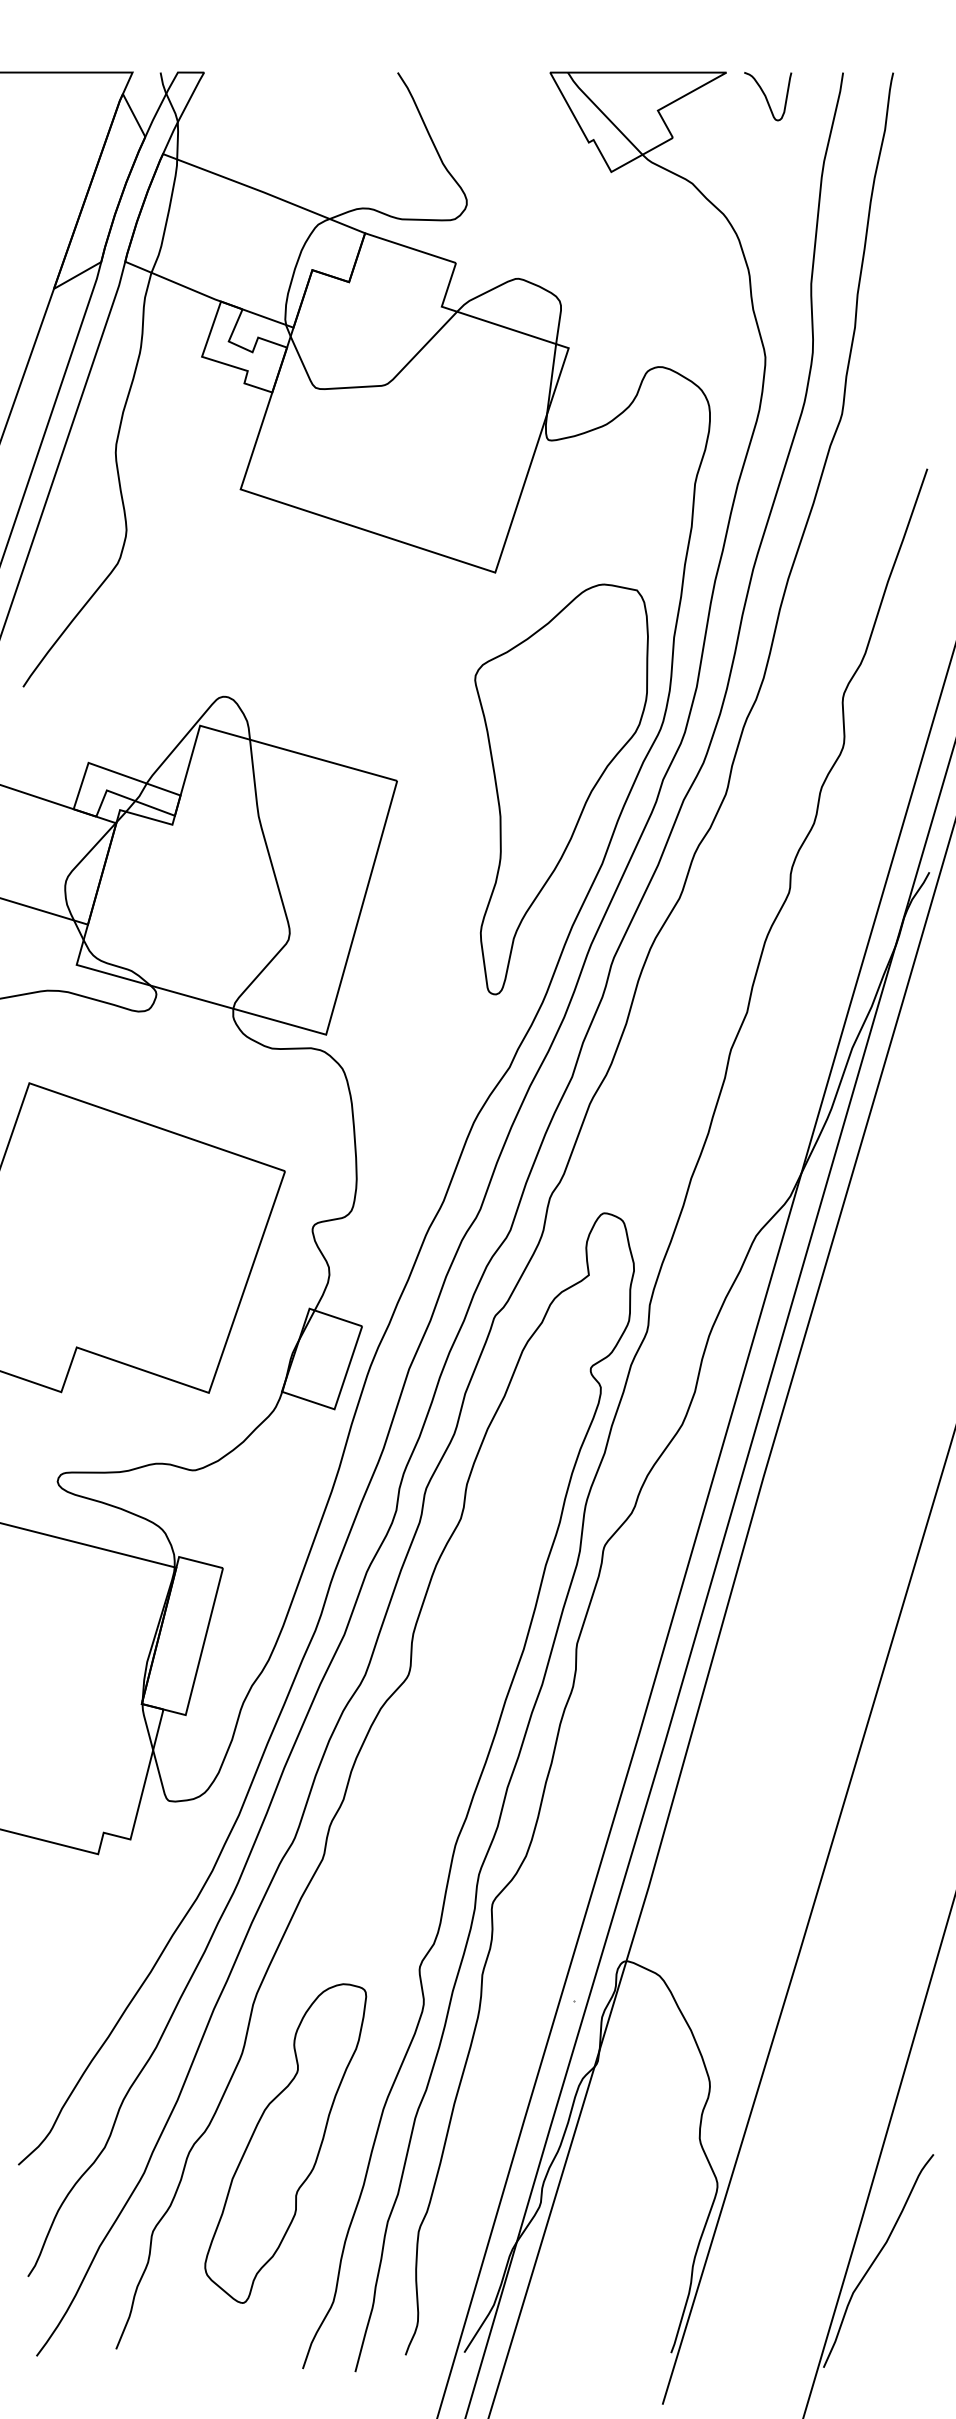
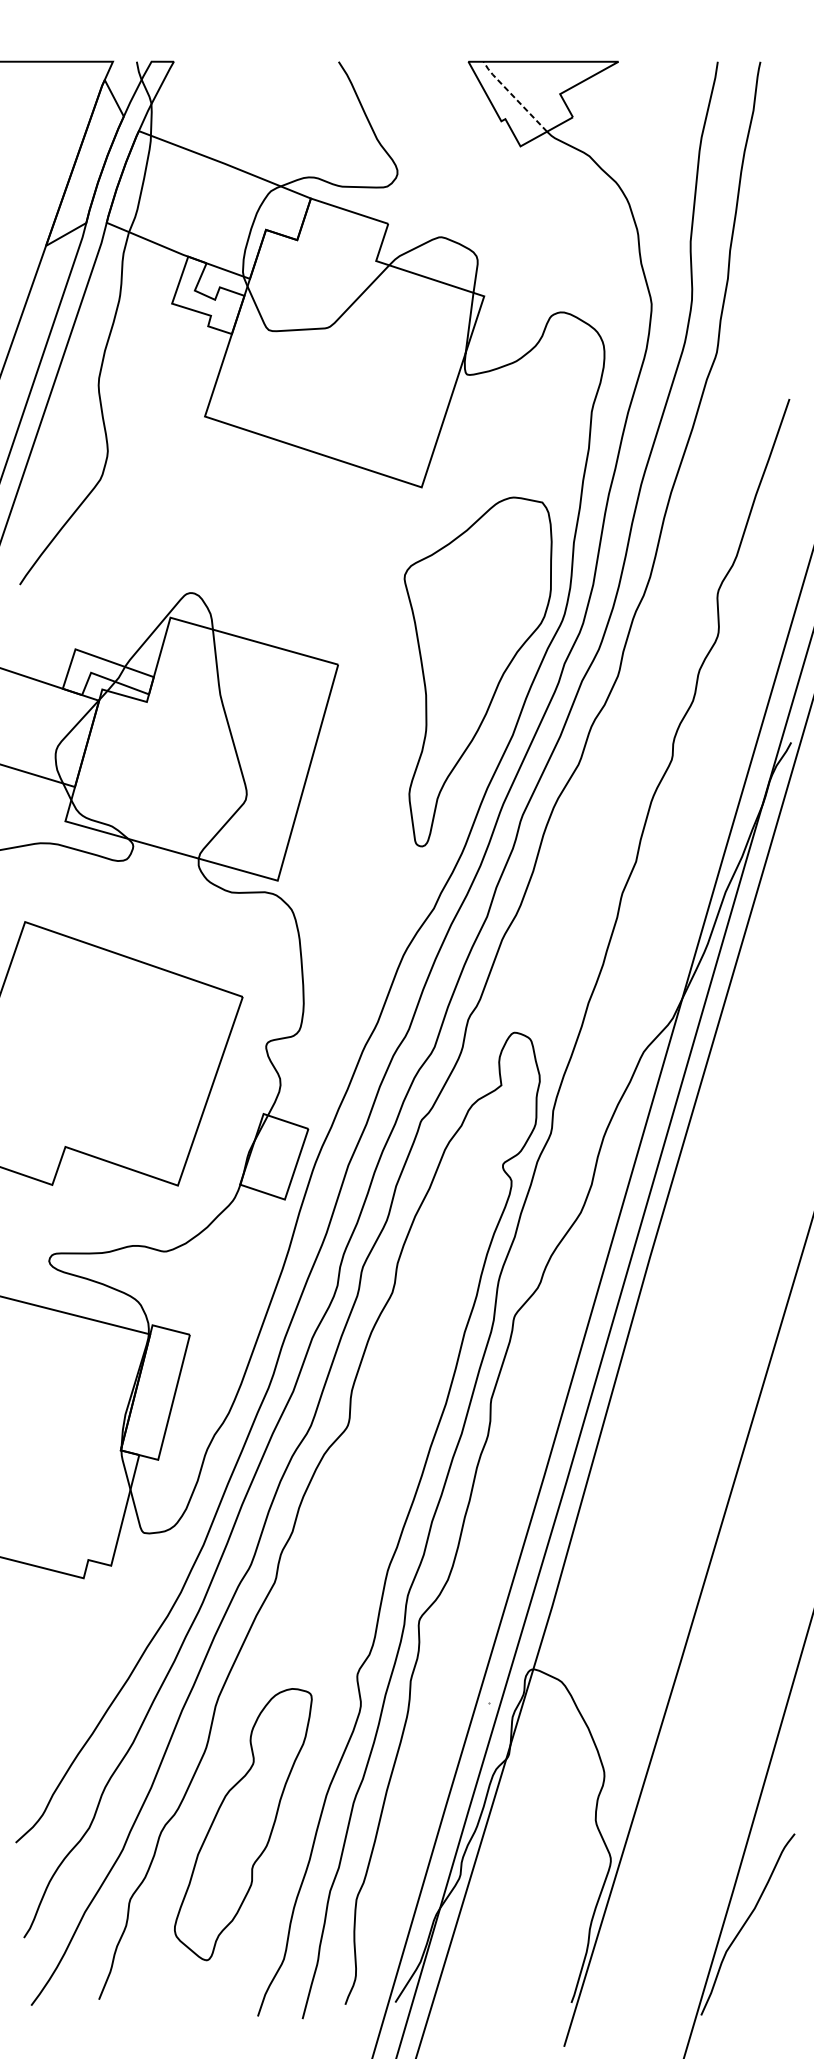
curve: (766, 96) -> (652, 82), removed
line: (602, 112) -> (512, 95), solid -> dashed

